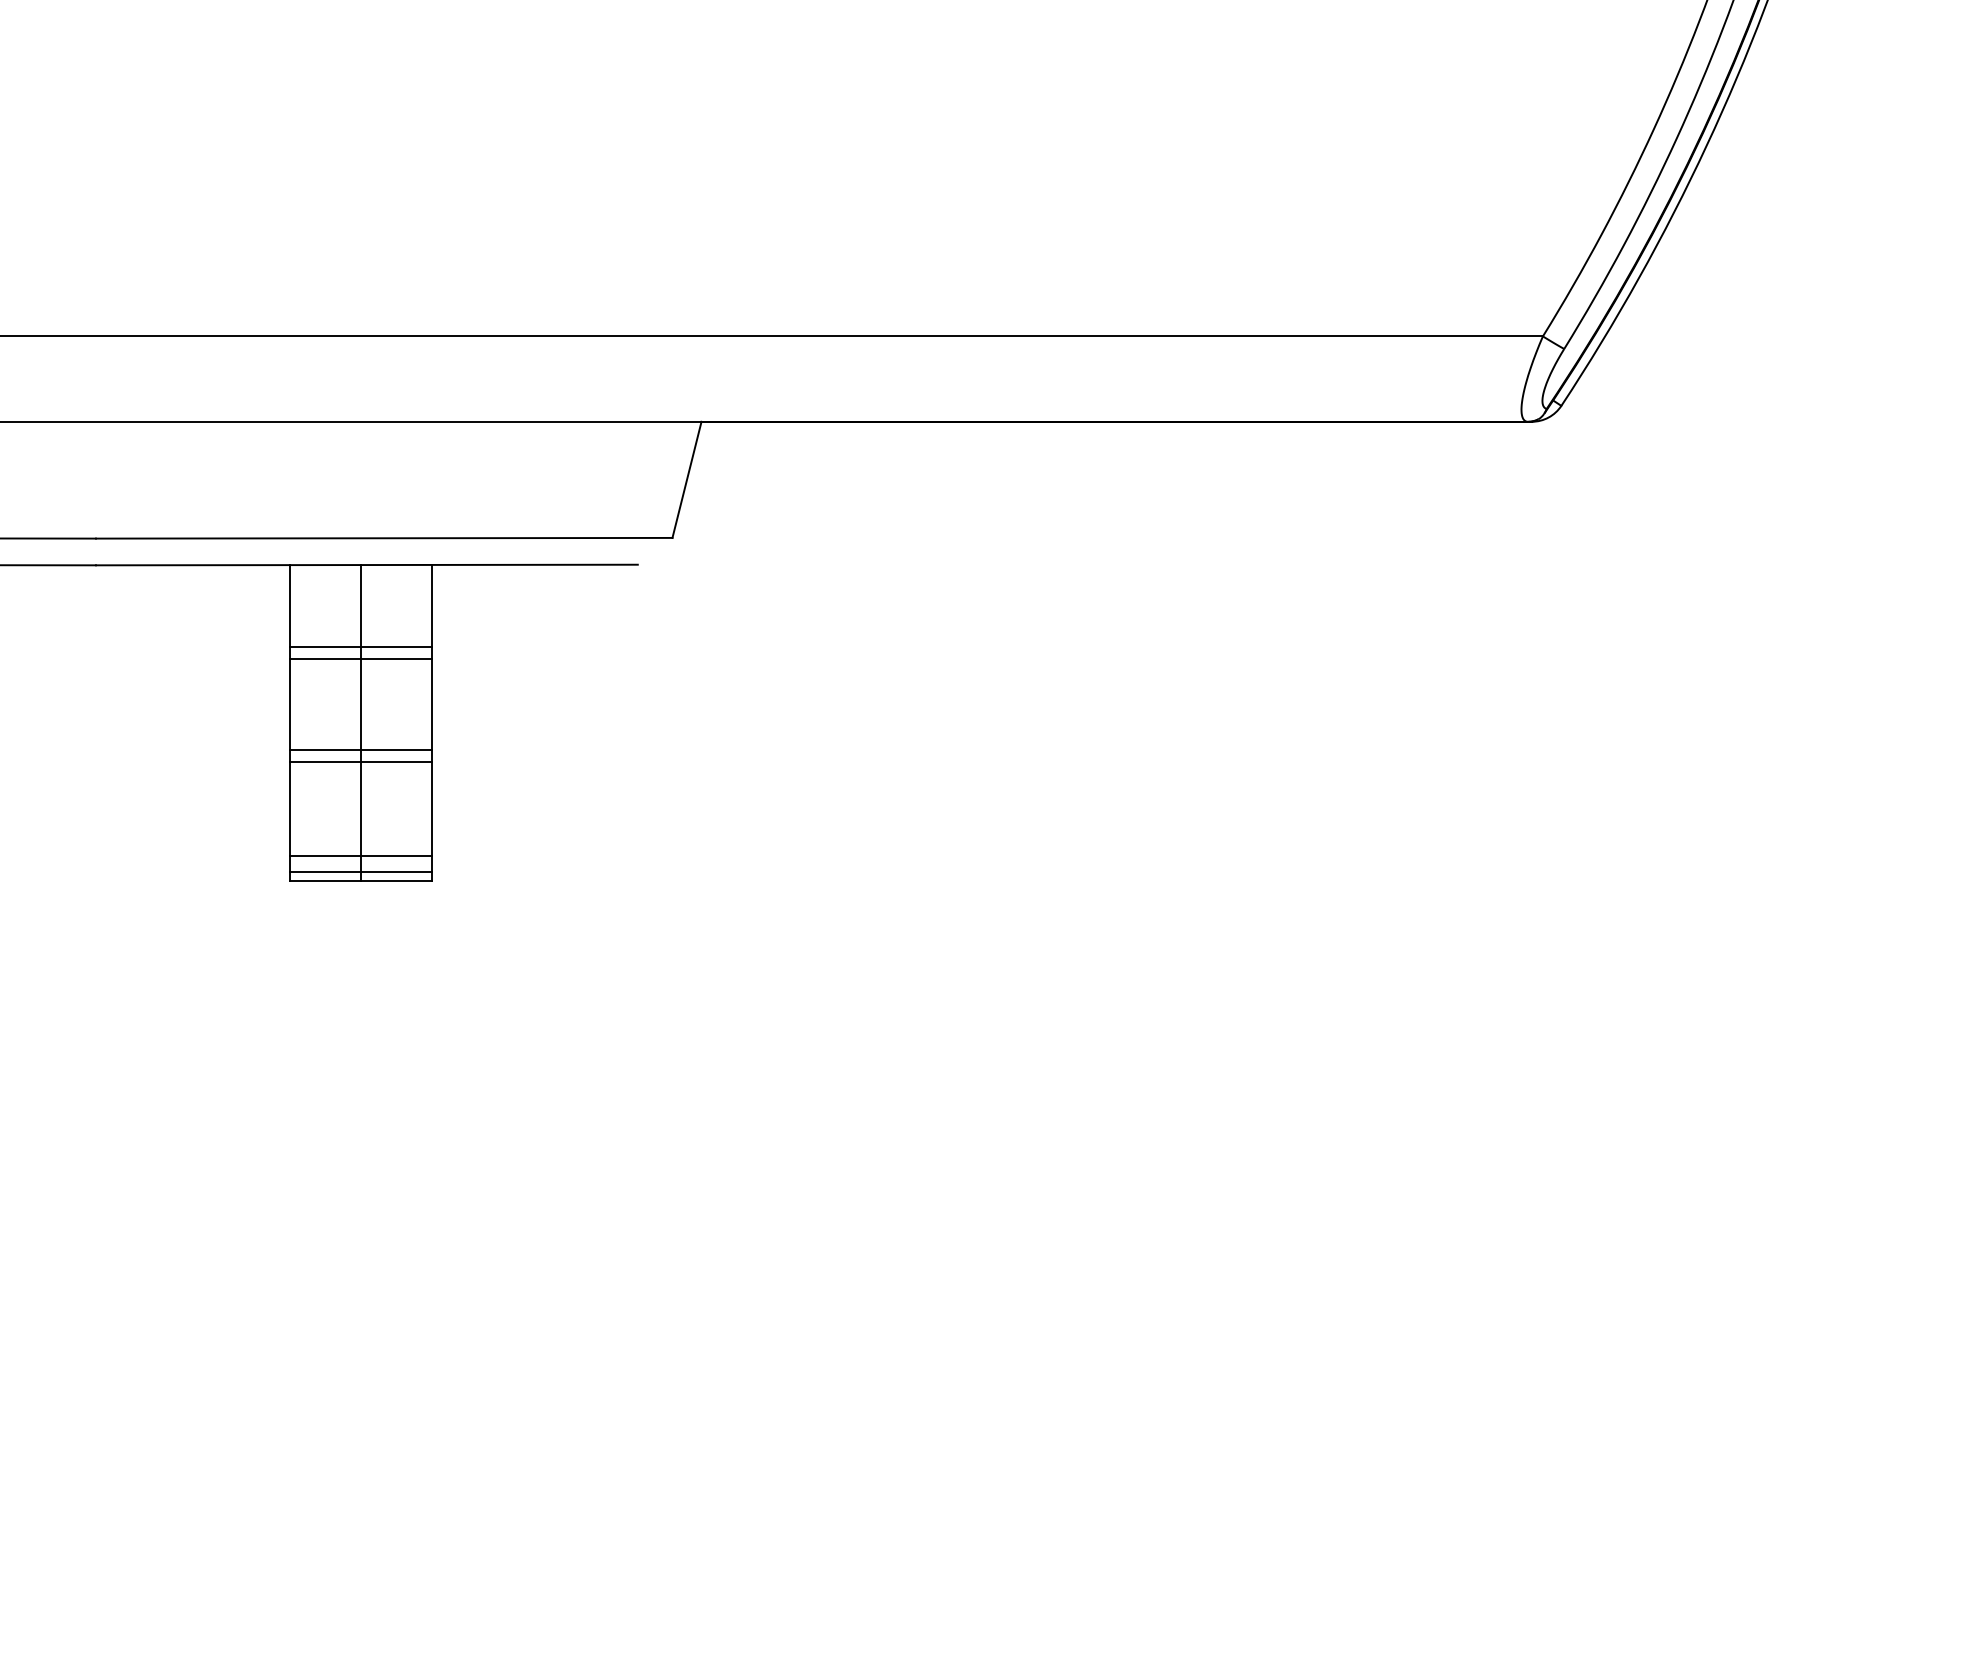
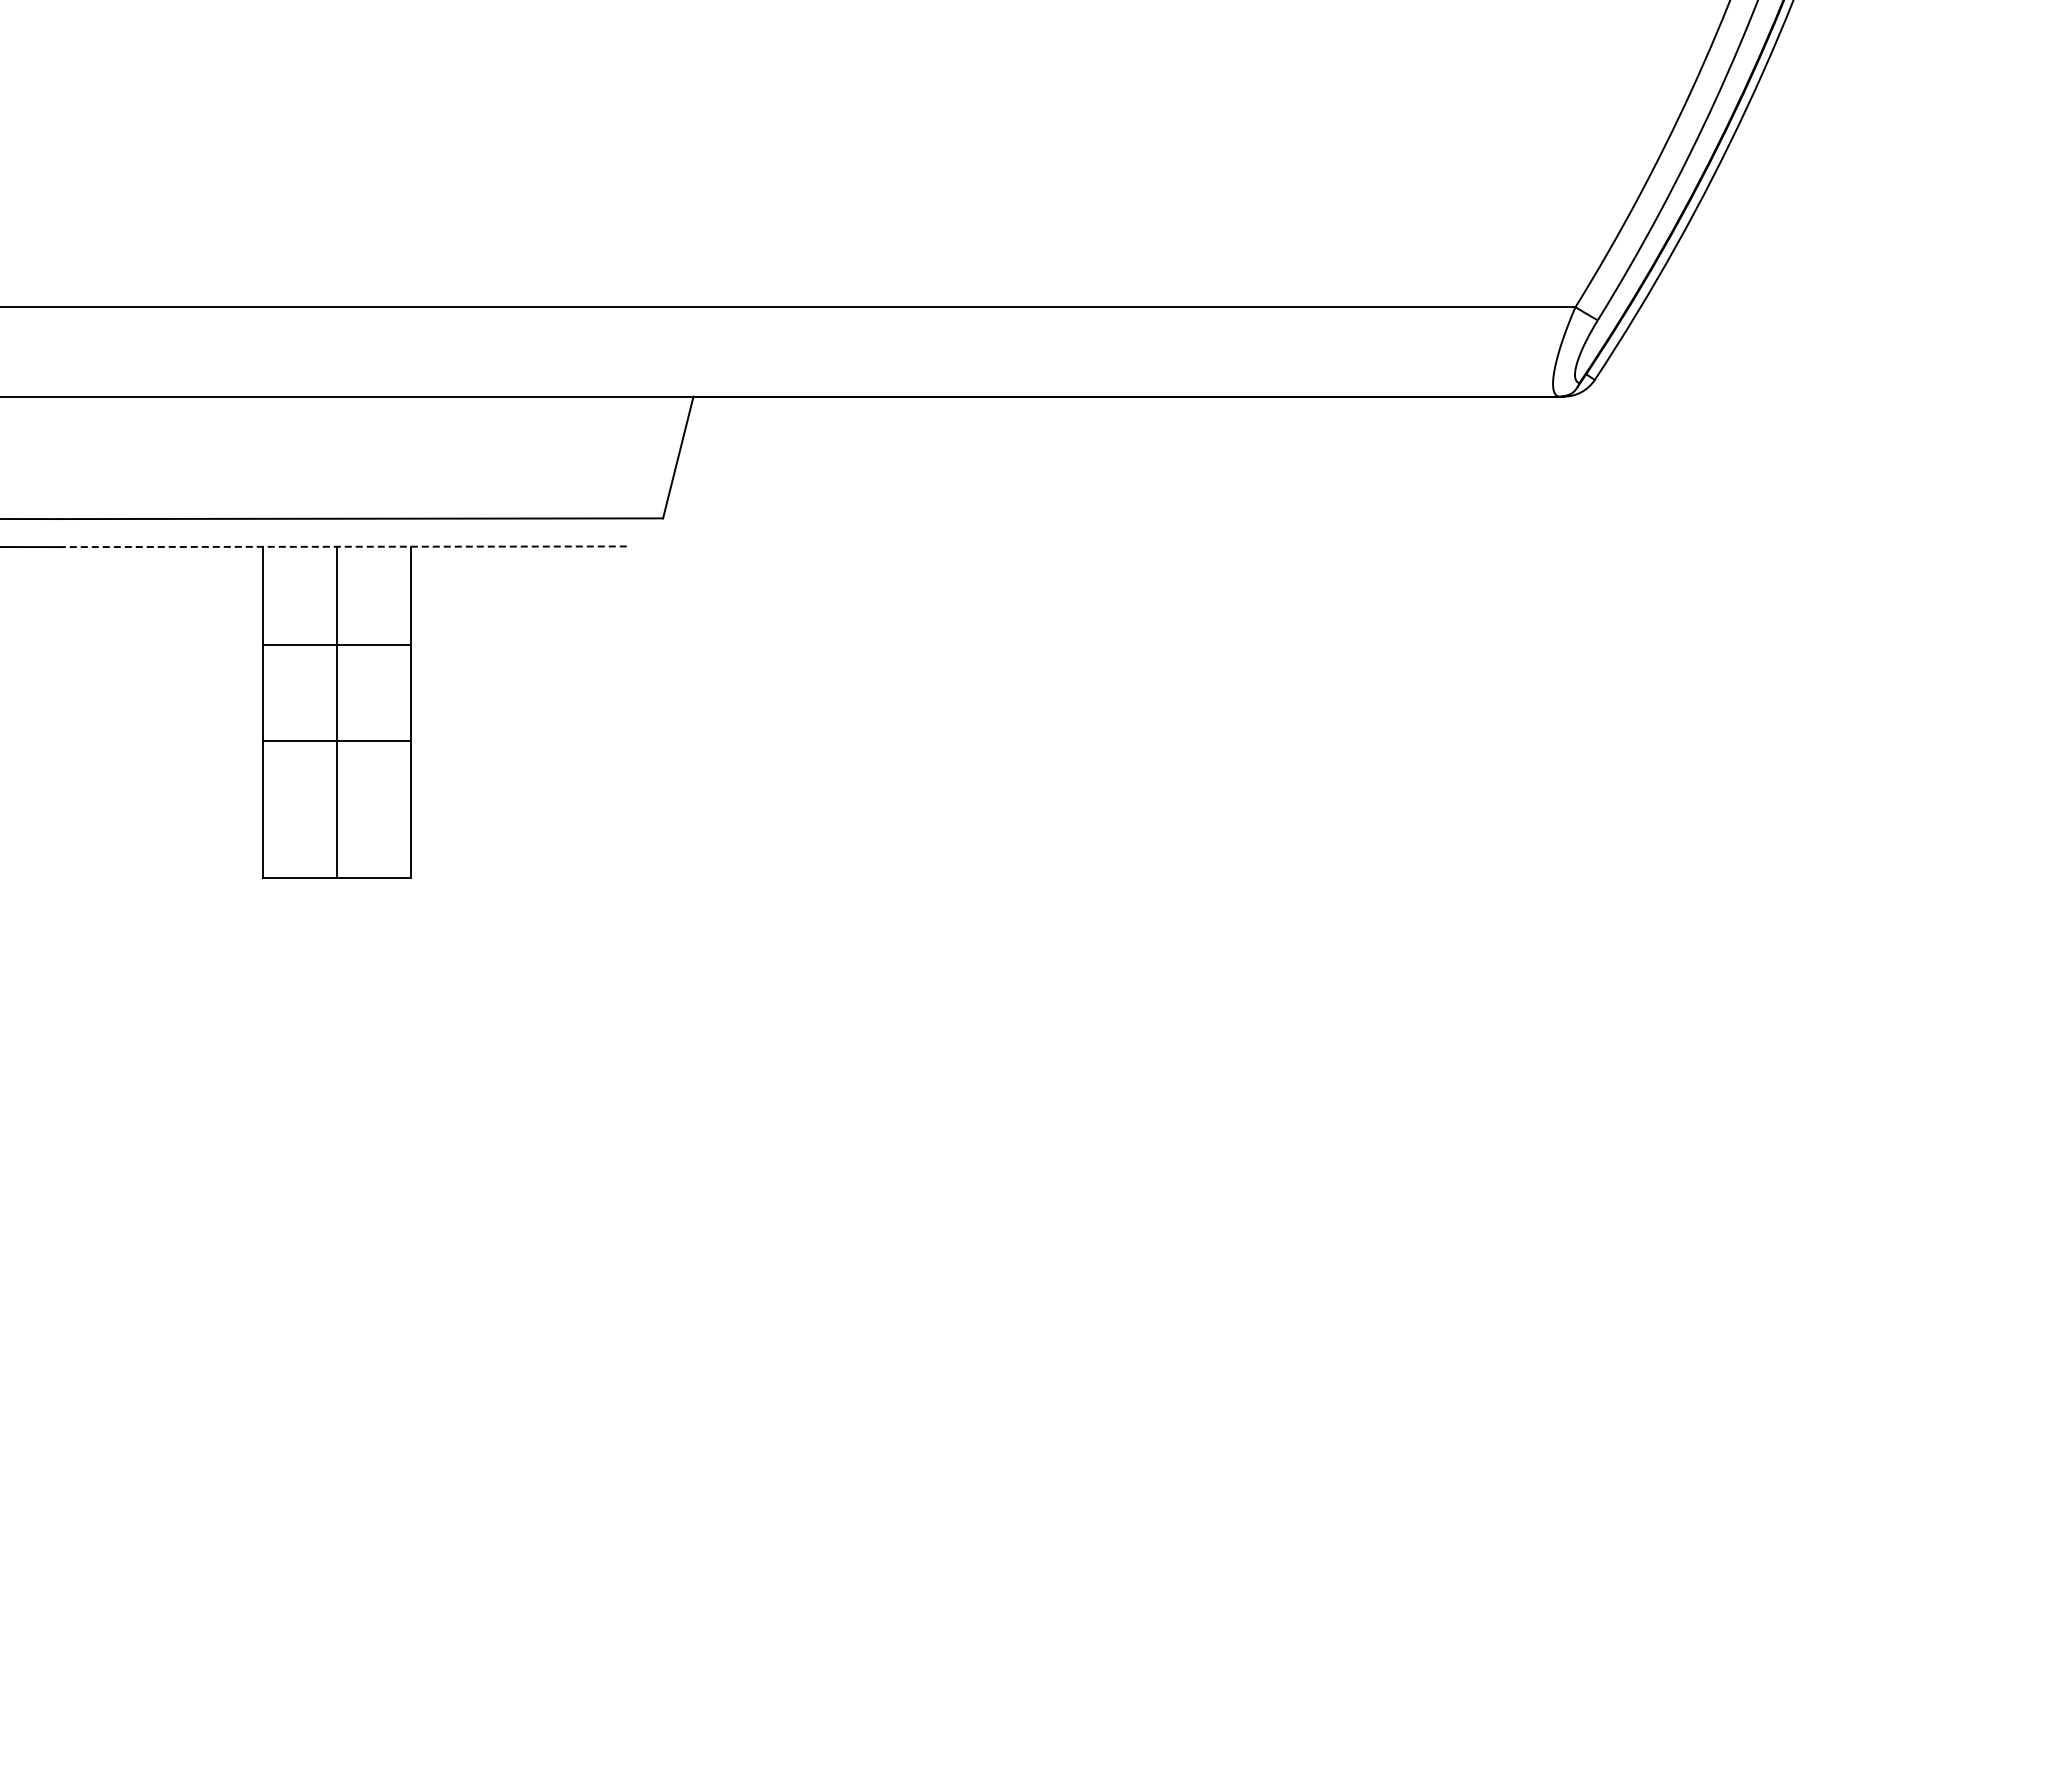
line: (366, 564) -> (342, 546), solid -> dashed
line: (360, 646) -> (336, 632), removed
line: (360, 762) -> (336, 753), removed
line: (360, 855) -> (336, 851), removed
line: (360, 871) -> (336, 868), removed

